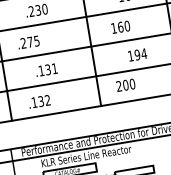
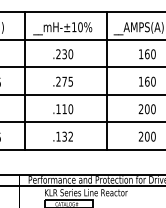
text: (120, 26) -> (147, 81), moved
text: (27, 42) -> (62, 81), moved
text: (136, 55) -> (146, 109), 194 -> 200
text: (51, 69) -> (67, 109), .131 -> .110
text: (124, 85) -> (146, 136), moved
text: (38, 101) -> (62, 136), moved

